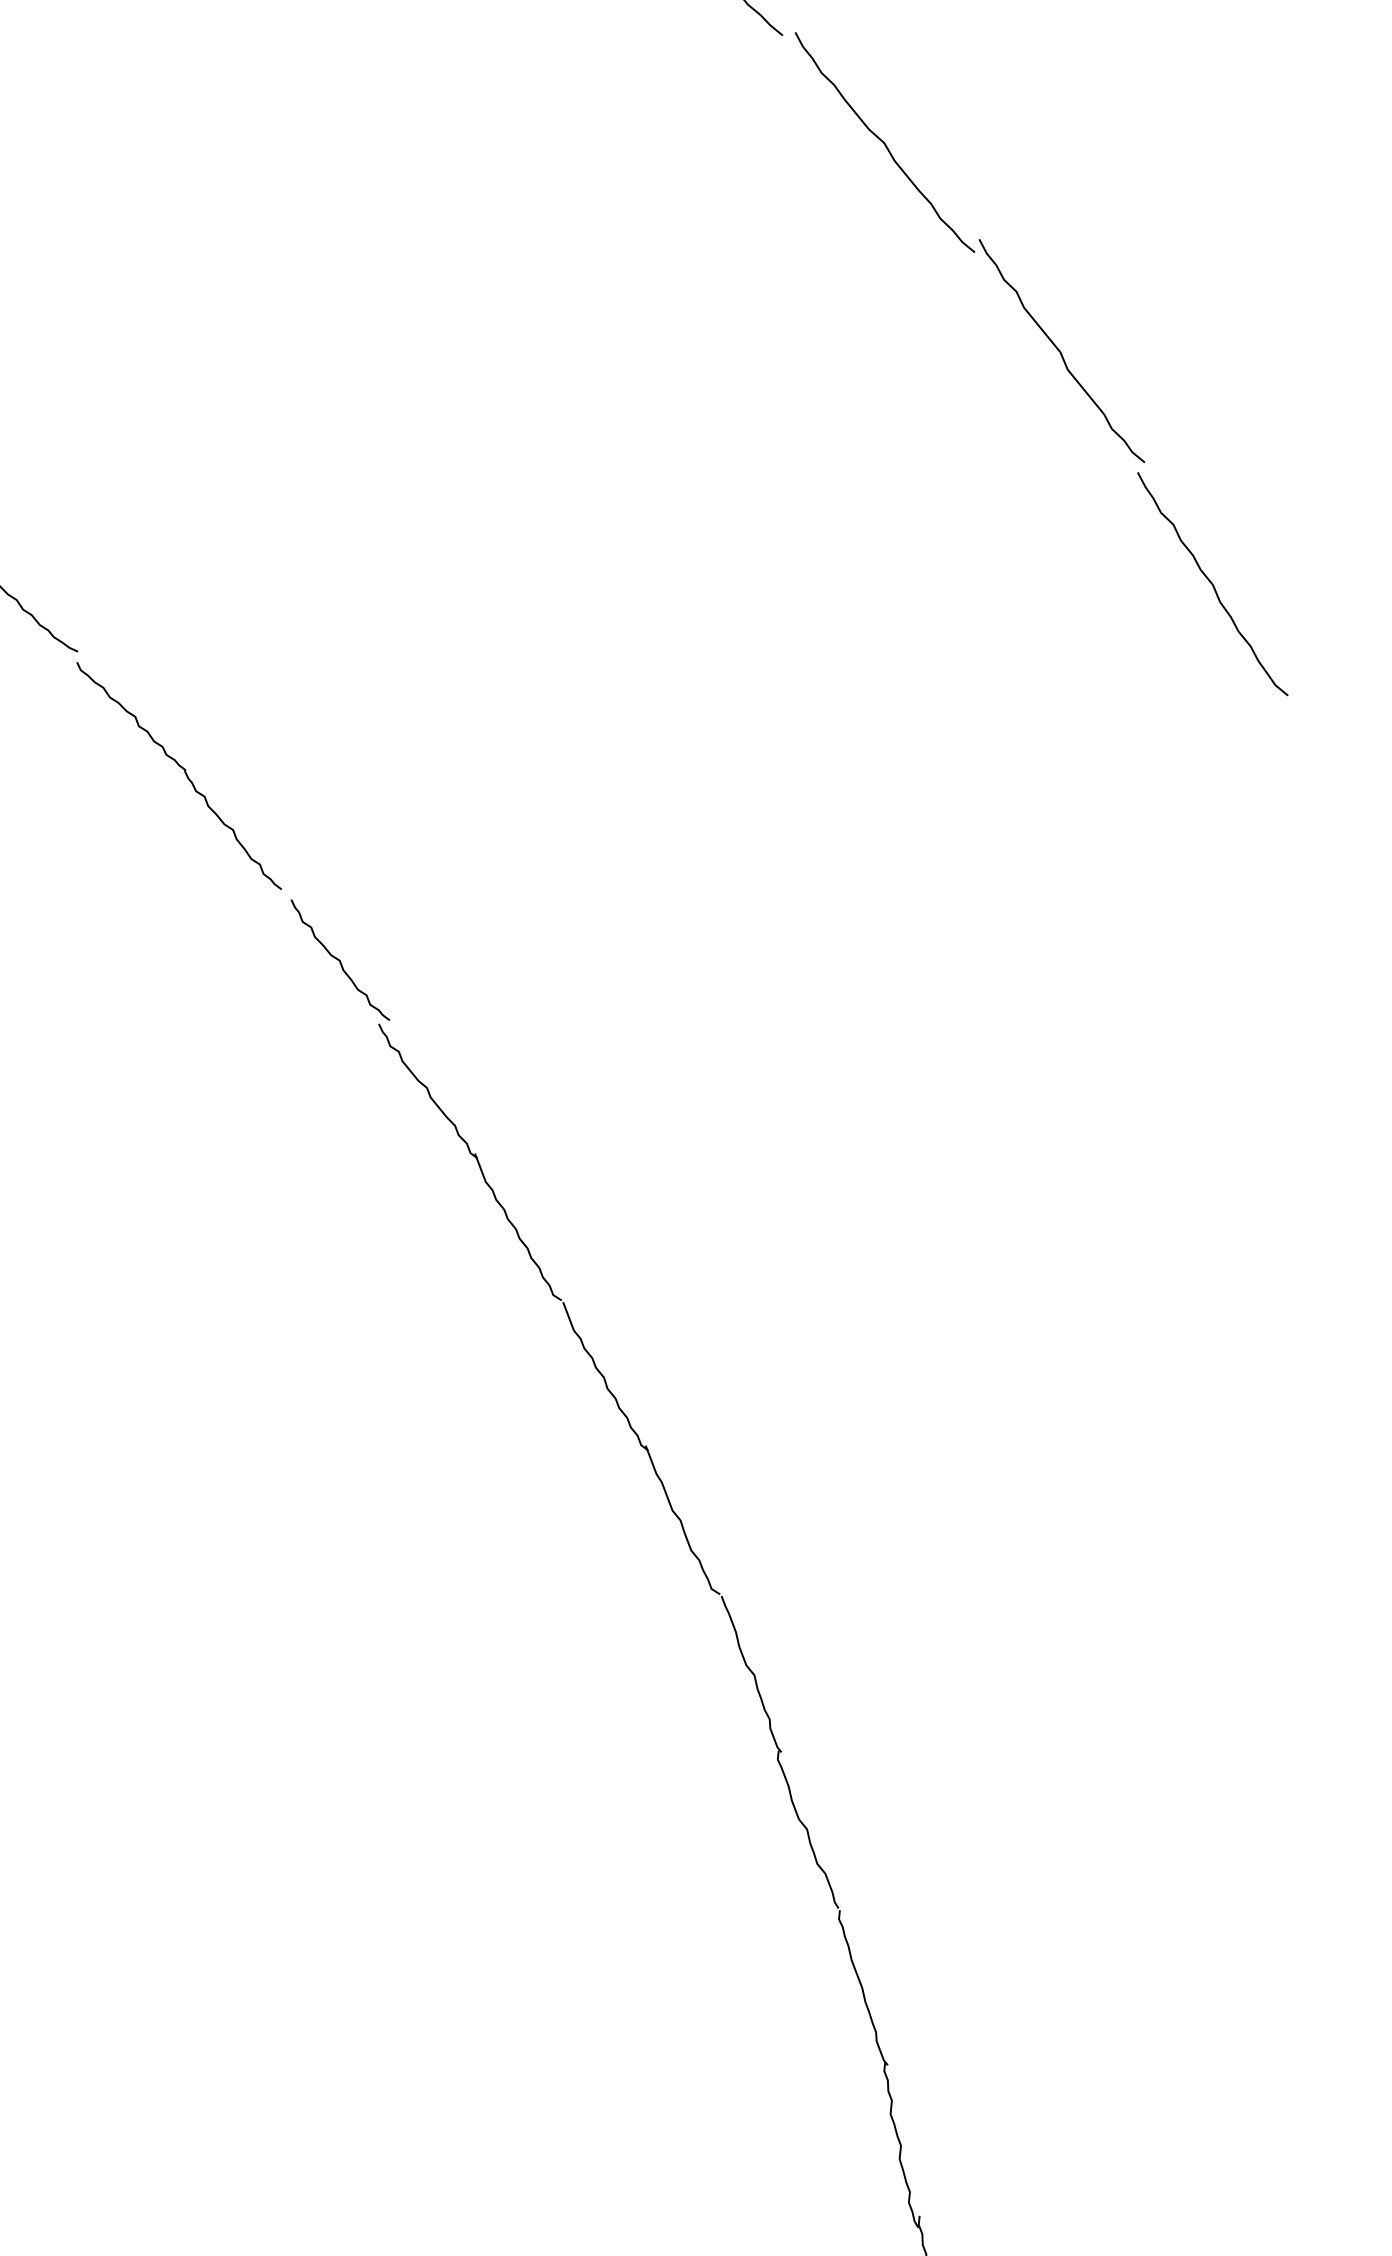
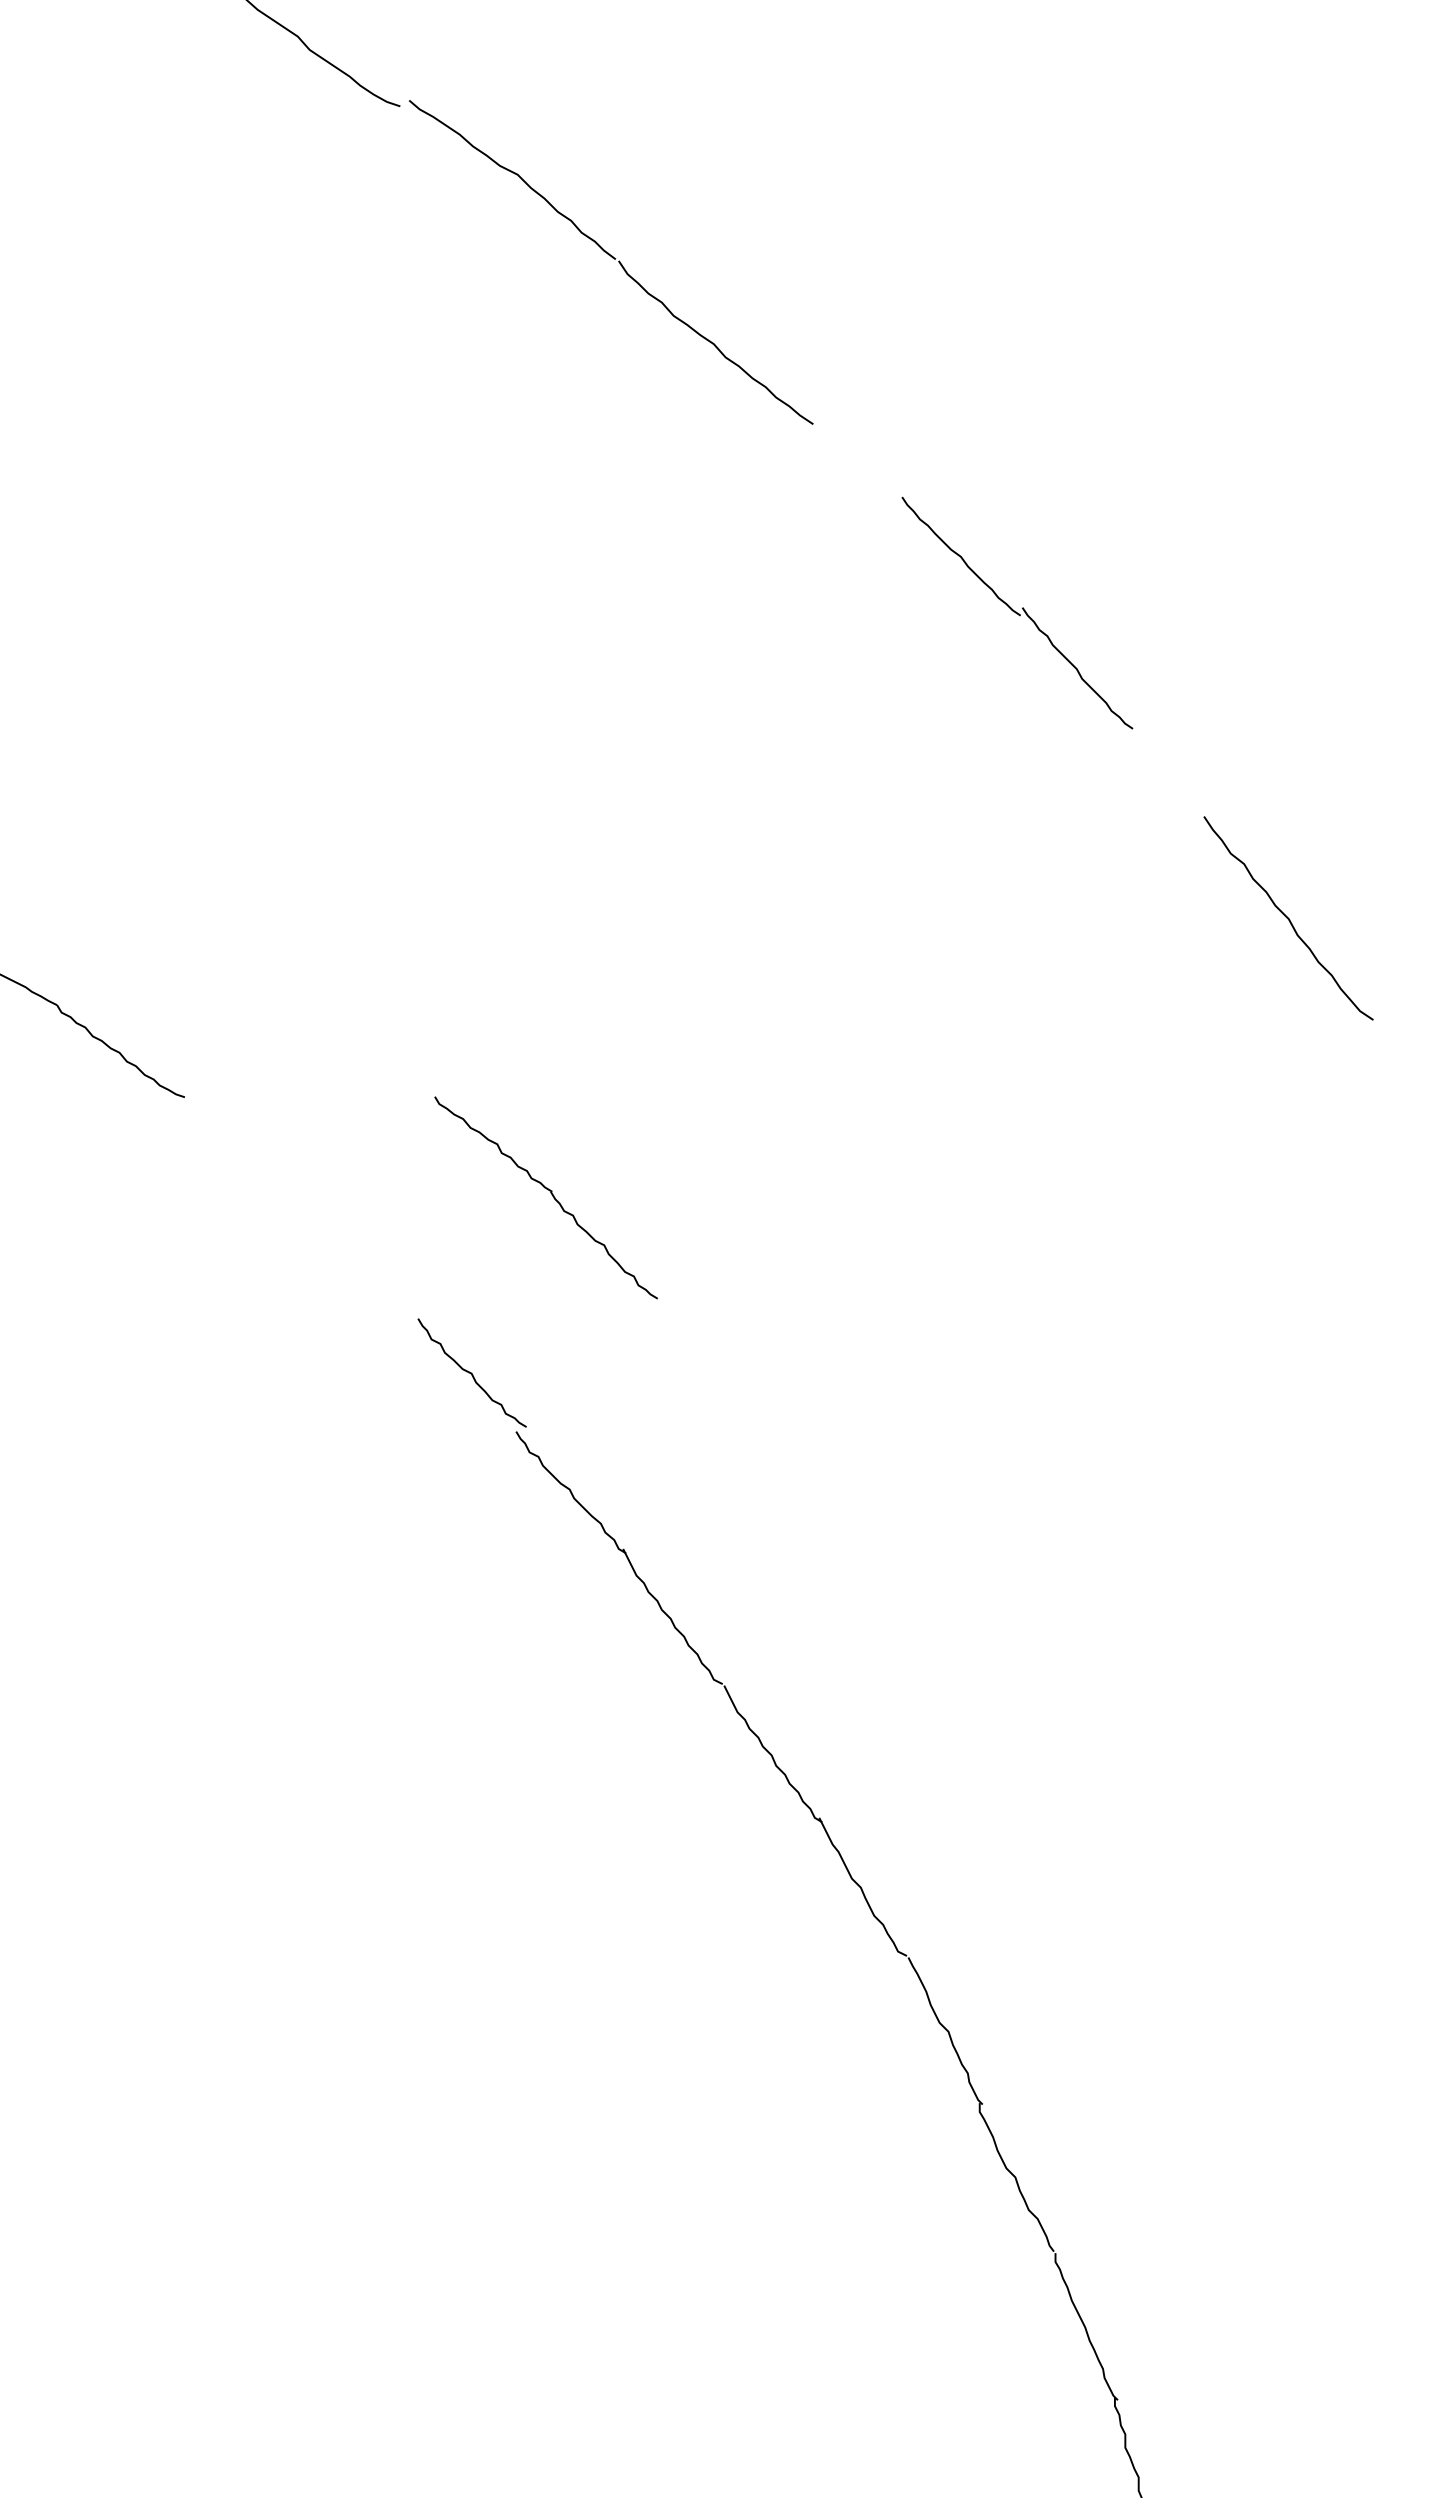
part: (970, 246) -> (1017, 612), size x0.6
part: (184, 774) -> (551, 1195), moved

